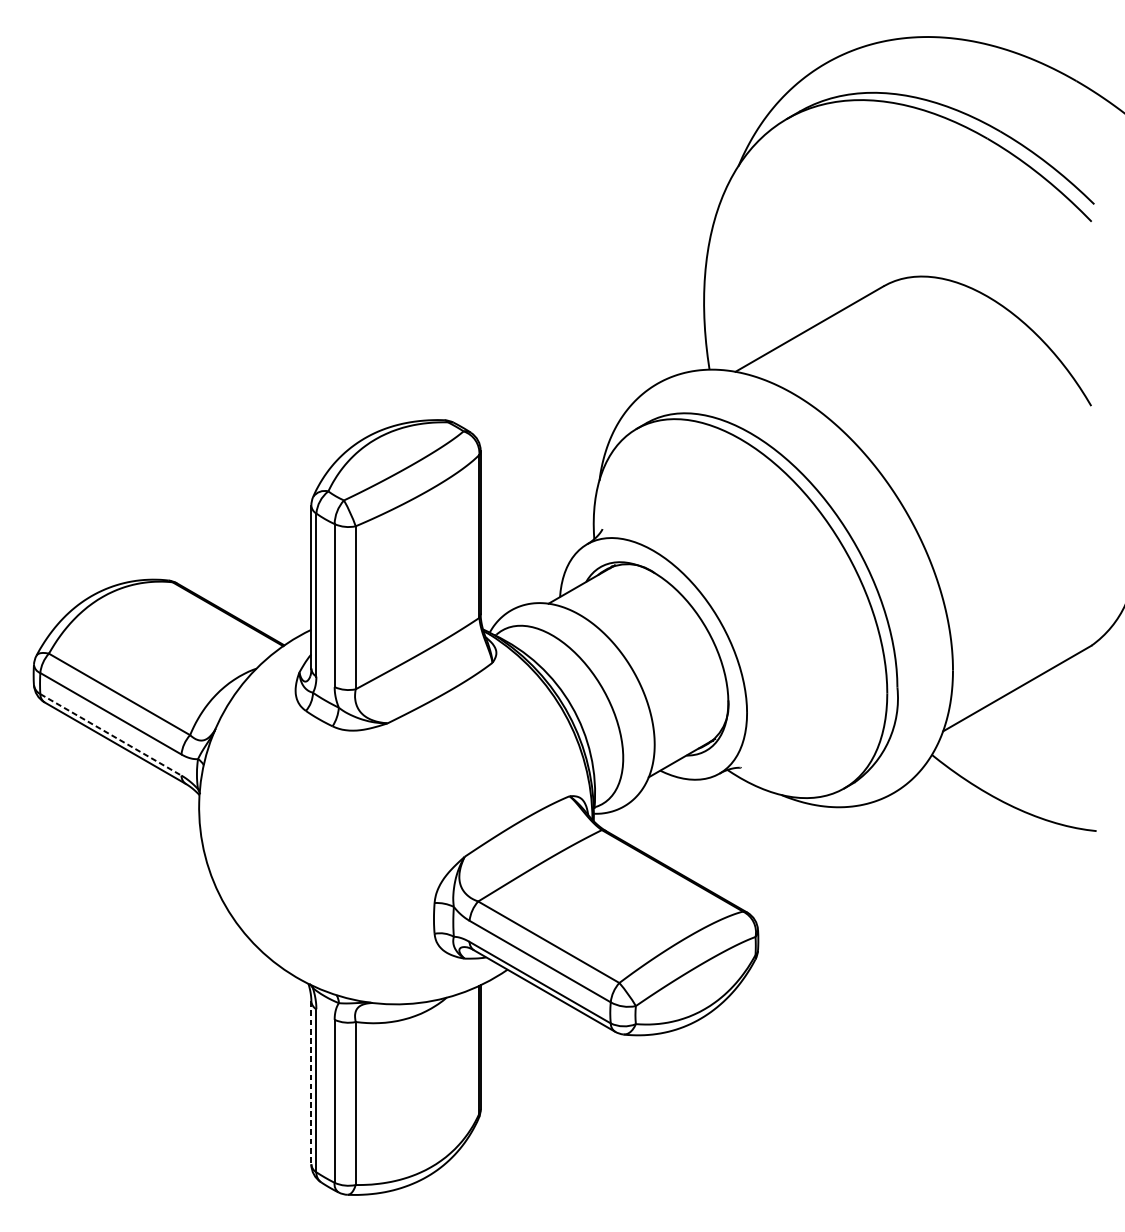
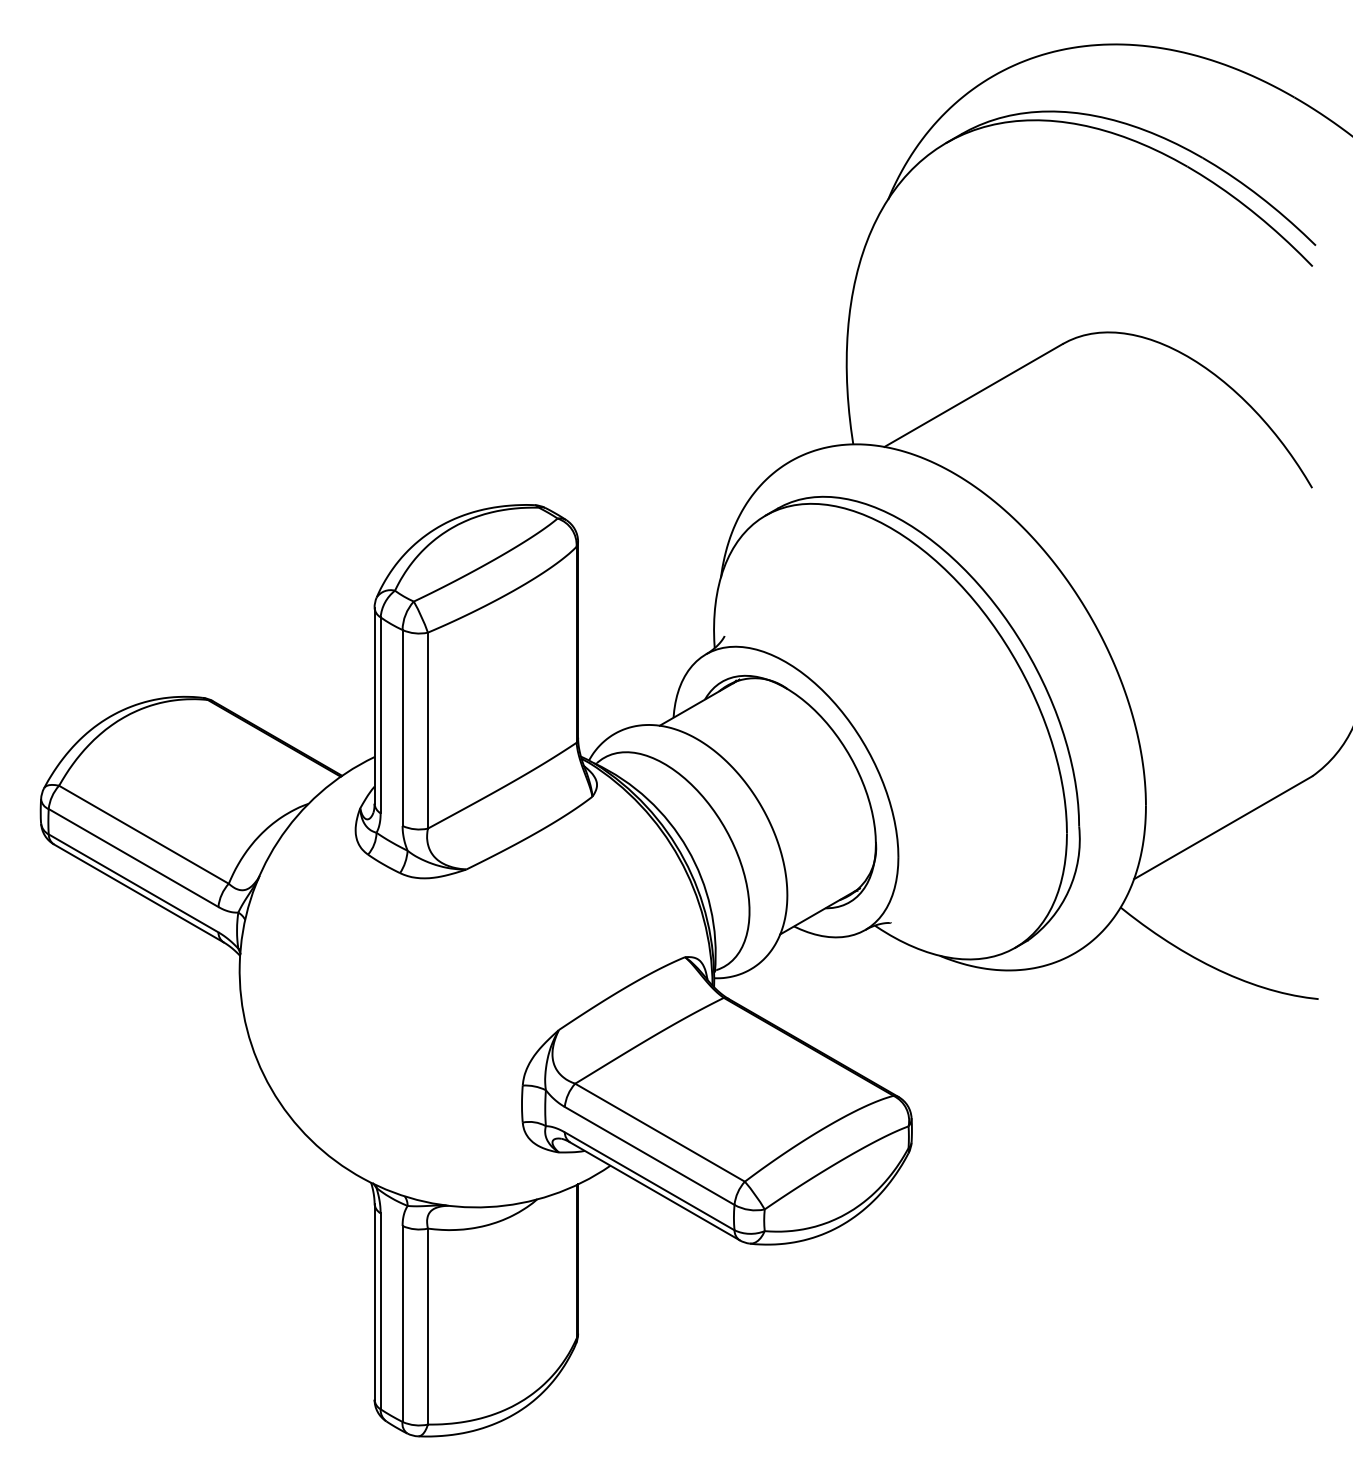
line: (110, 734) -> (133, 883), dashed -> solid
line: (311, 1082) -> (374, 1301), dashed -> solid

